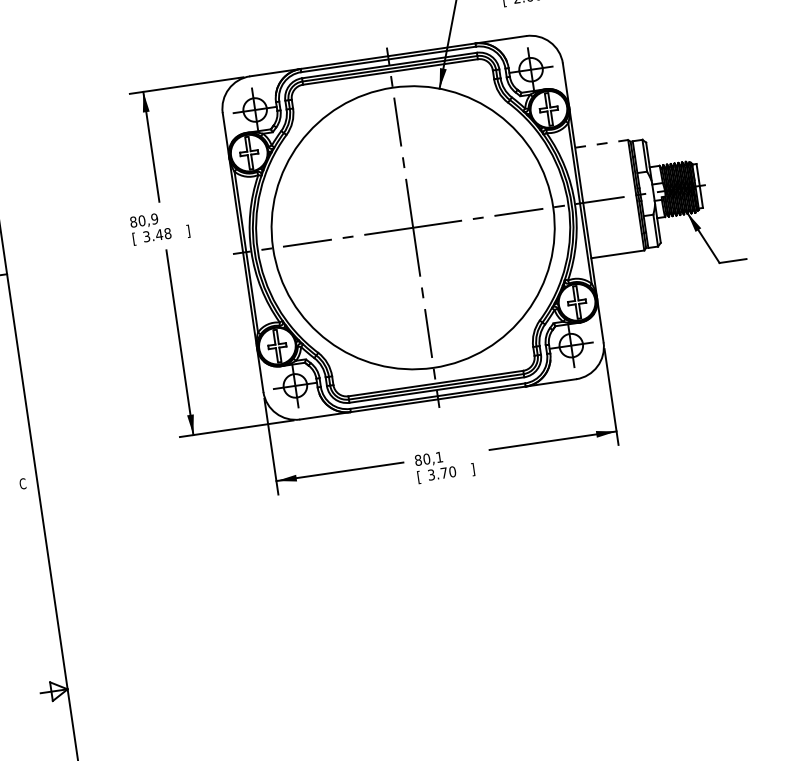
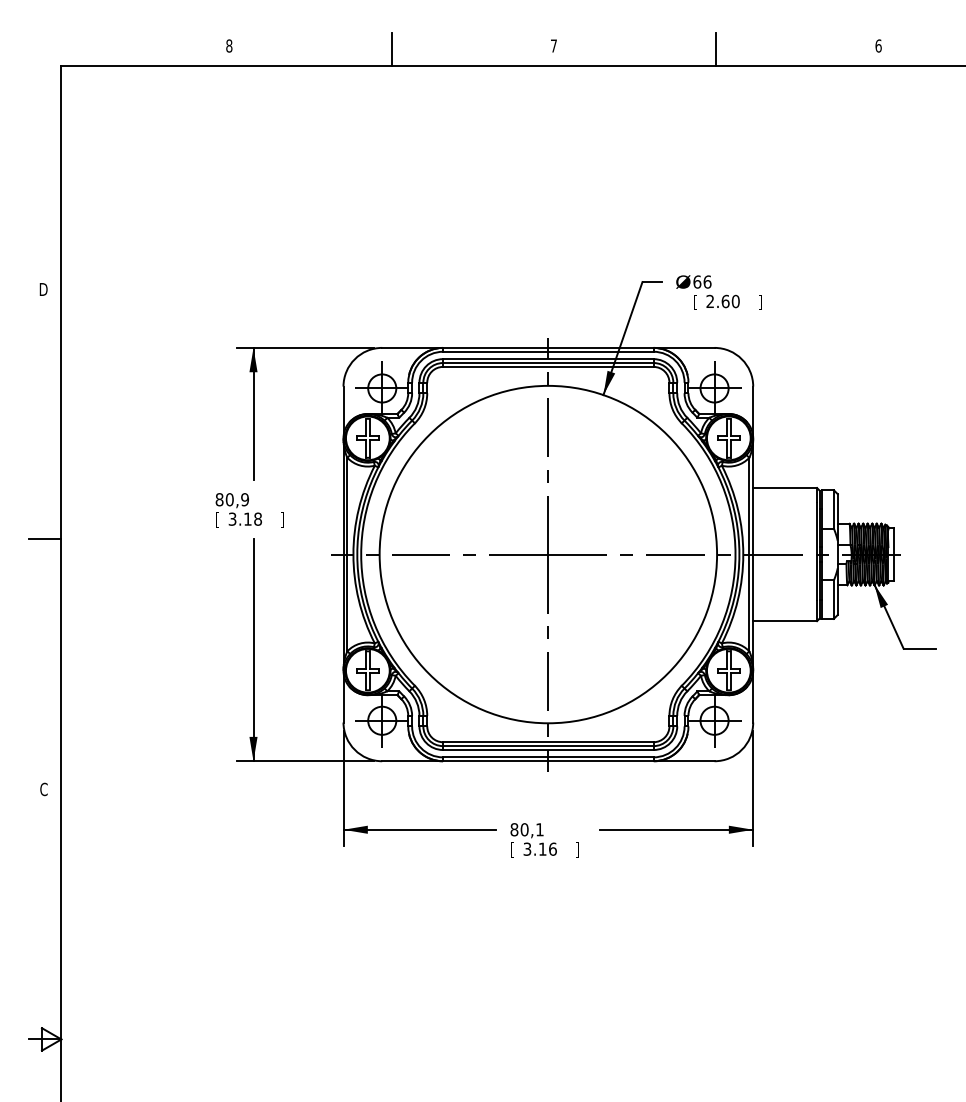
line: (602, 144) -> (785, 488), dashed -> solid
text: (159, 234) -> (247, 518), 3.48 -> 3.18
text: (448, 471) -> (547, 848), 3.70 -> 3.16

